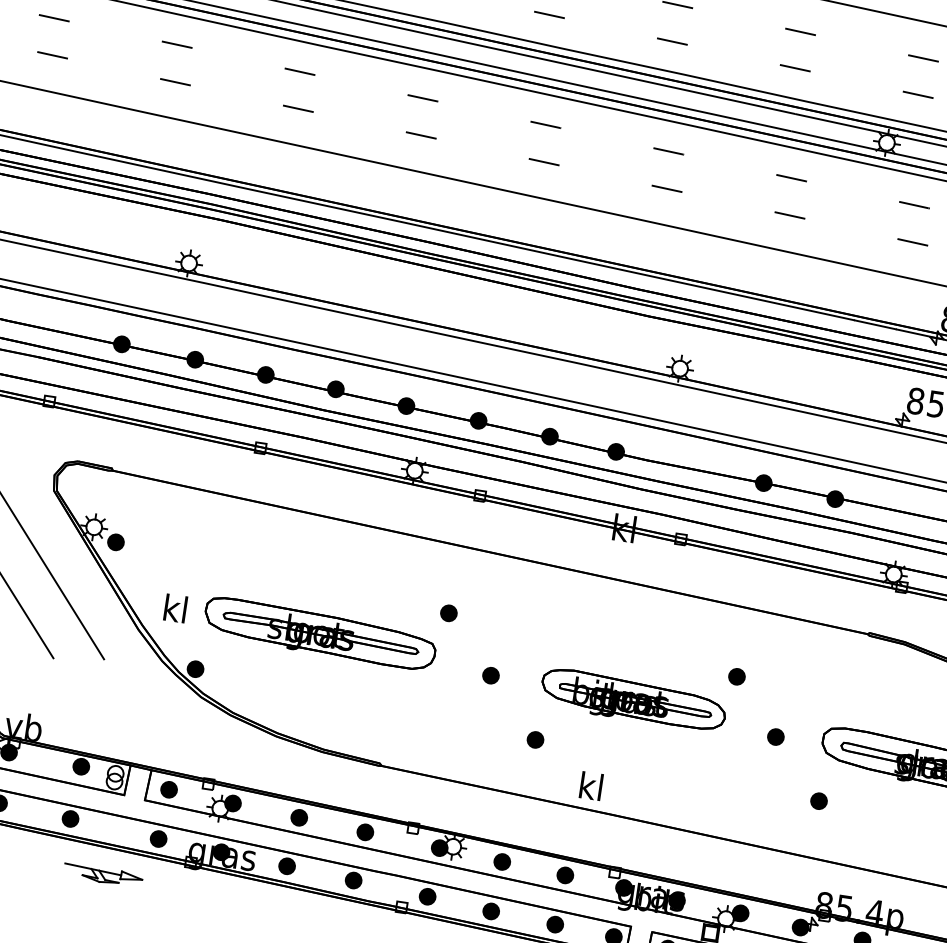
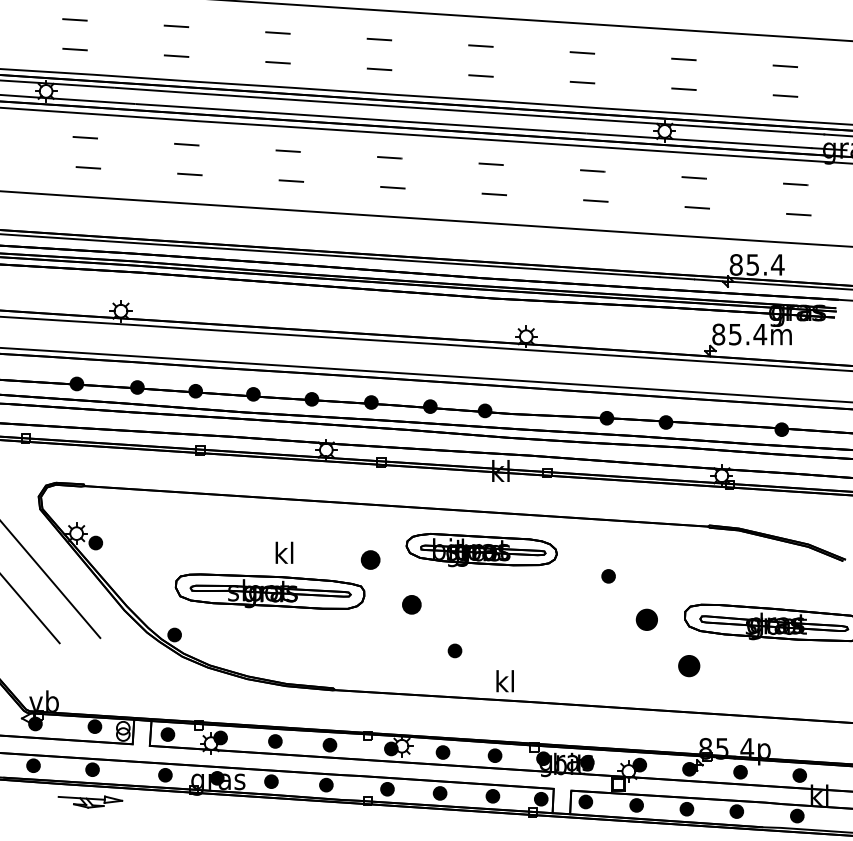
text: (175, 608) -> (284, 552), moved
part: (448, 612) -> (370, 559), size x1.4
part: (490, 675) -> (411, 604), size x1.4
part: (633, 700) -> (481, 550), moved
part: (775, 736) -> (646, 619), size x1.6
part: (818, 800) -> (688, 665), size x1.6
part: (103, 874) -> (90, 801), moved

